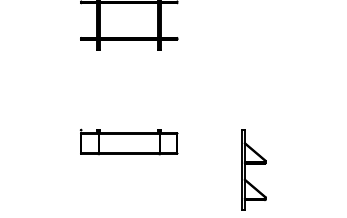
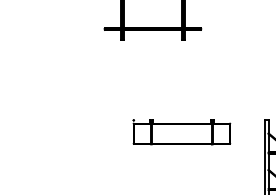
part: (129, 141) -> (182, 131), moved

